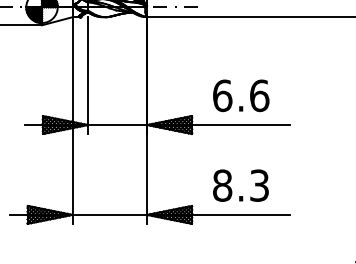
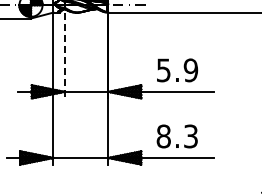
line: (87, 75) -> (64, 55), solid -> dashed
text: (241, 95) -> (177, 70), 6.6 -> 5.9

